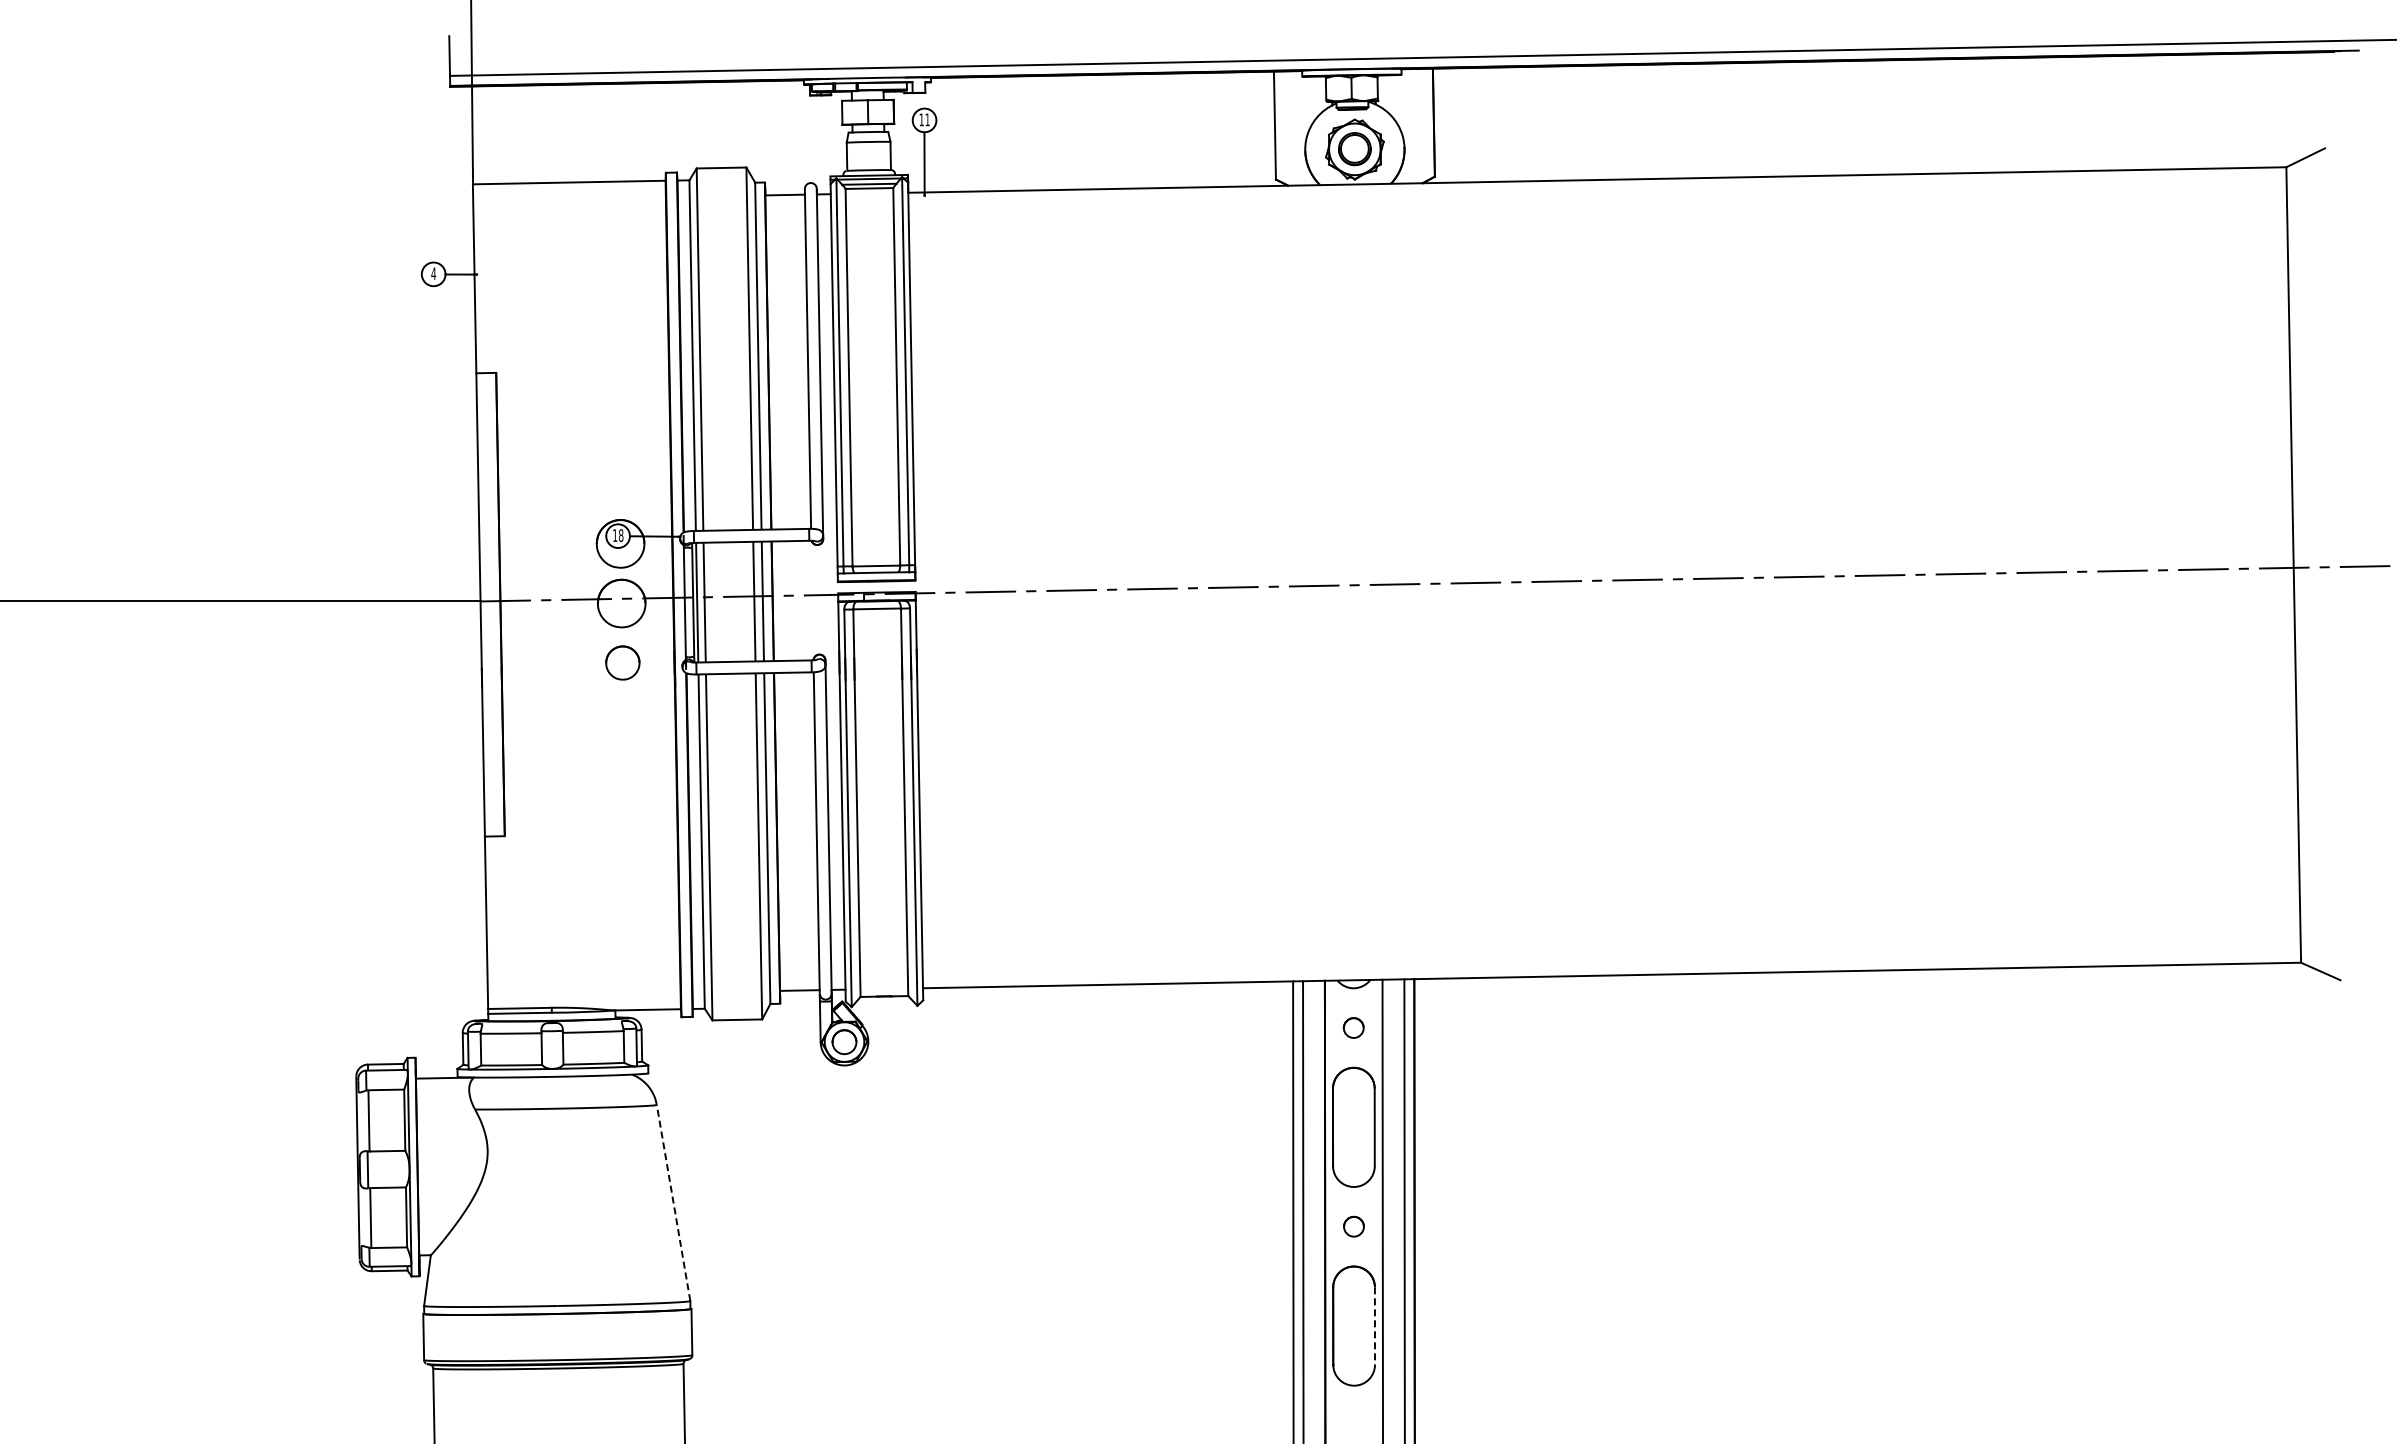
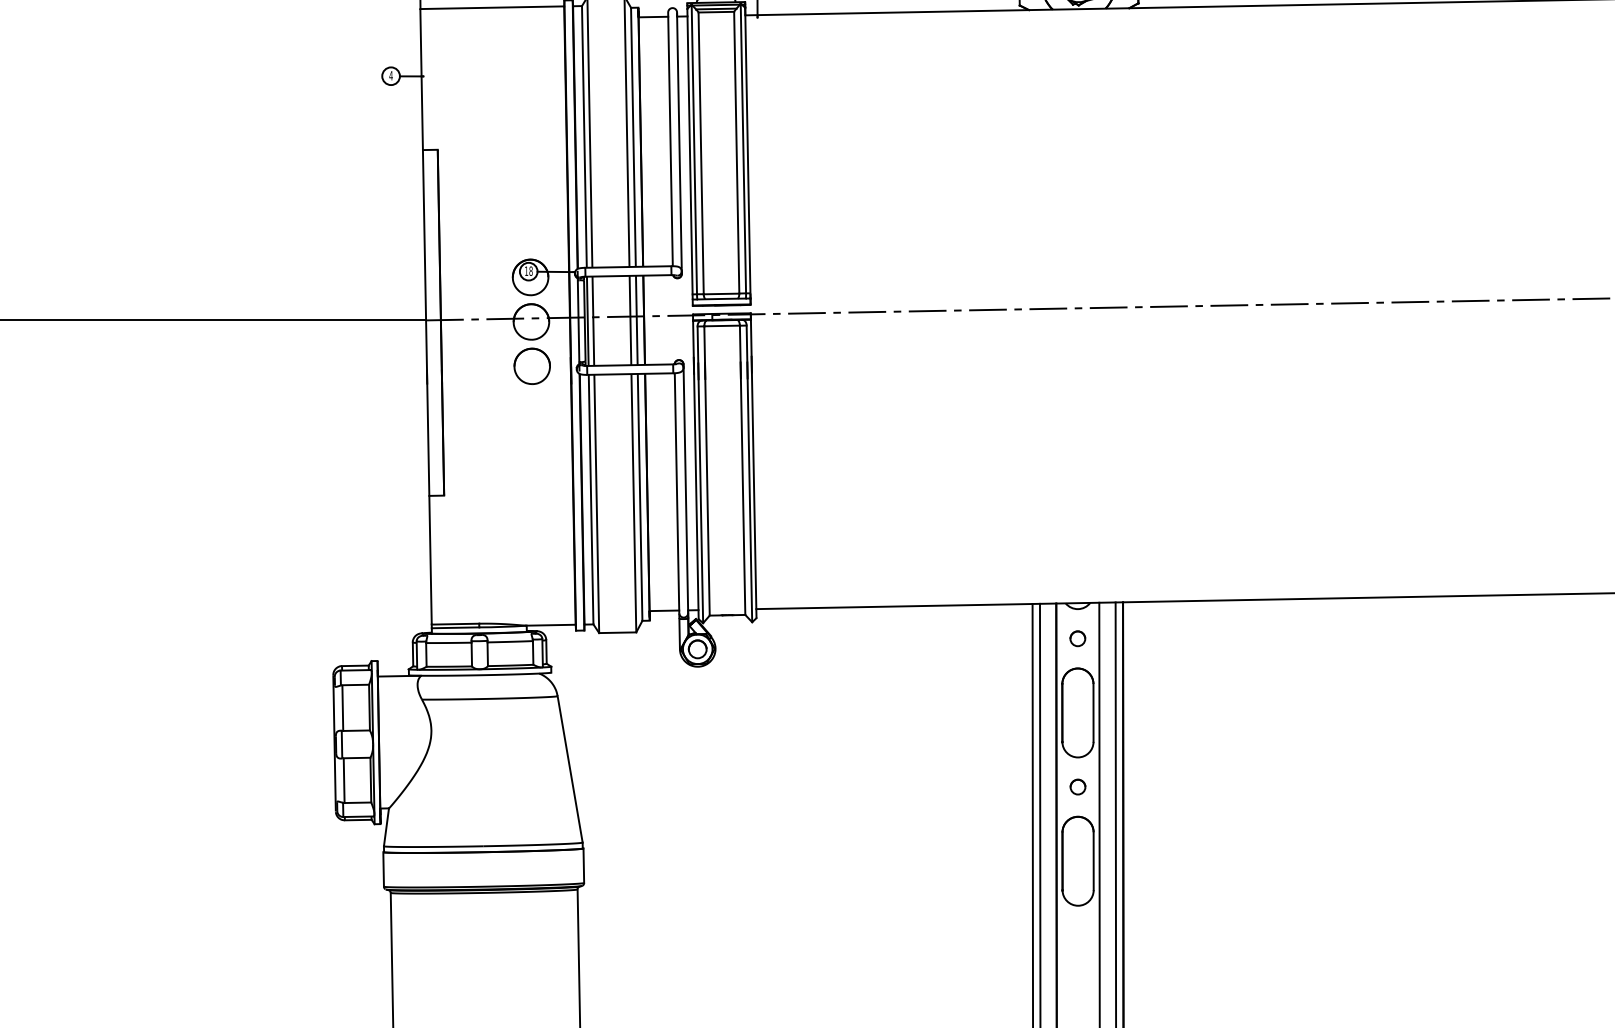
part: (622, 662) -> (532, 365), size x1.43
line: (673, 1202) -> (570, 769), dashed -> solid
line: (1374, 1326) -> (1093, 861), dashed -> solid

